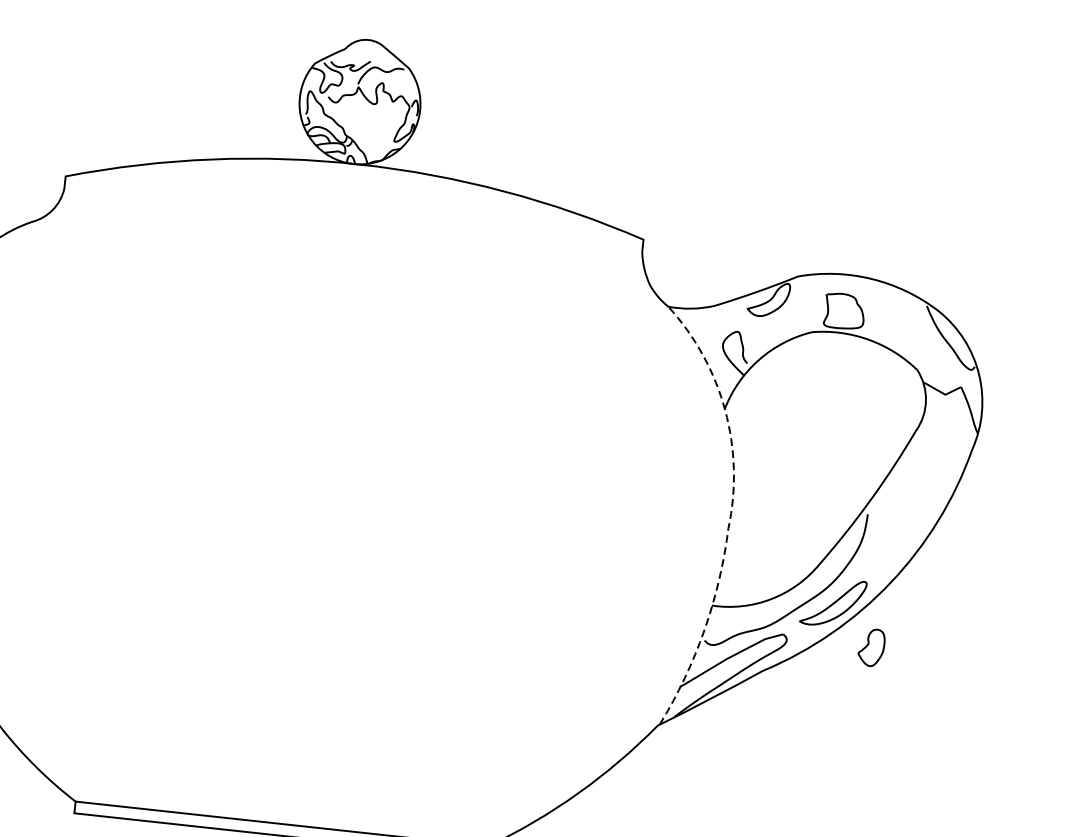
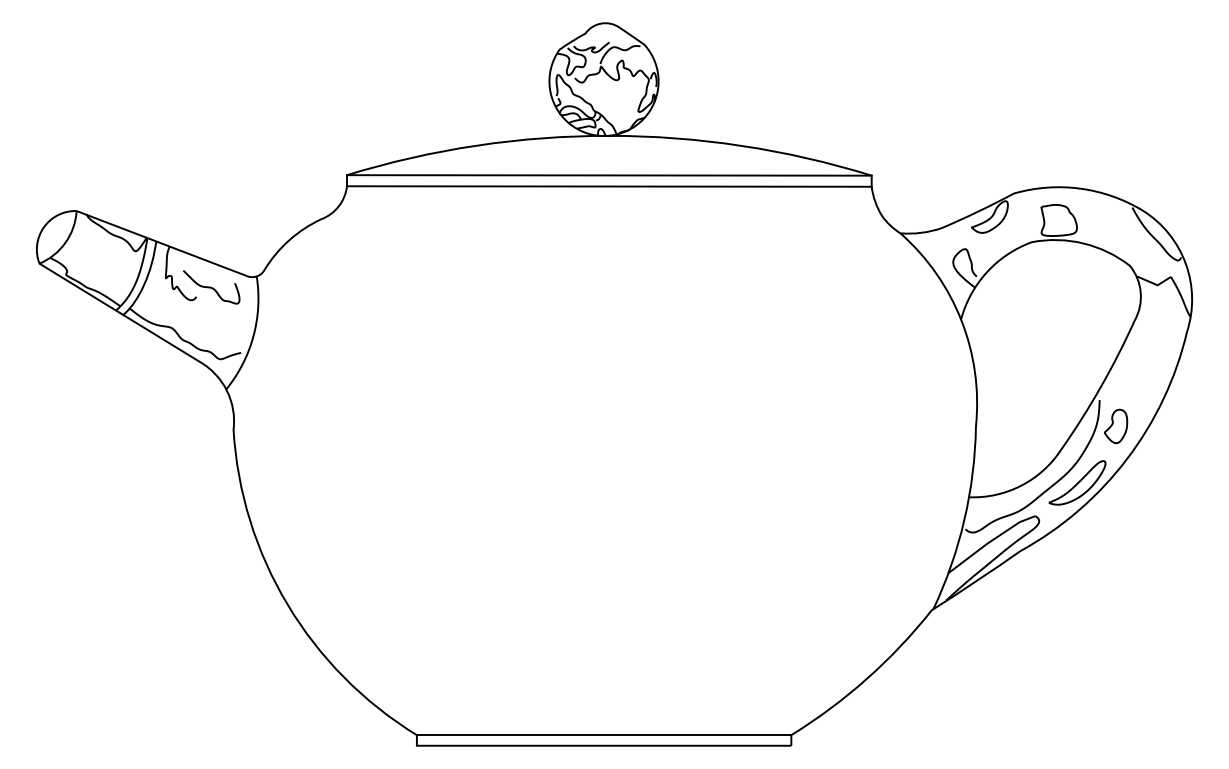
line: (354, 208) -> (609, 175), added
line: (353, 220) -> (609, 186), added
line: (730, 512) -> (976, 411), dashed -> solid
part: (872, 647) -> (1116, 426), moved

